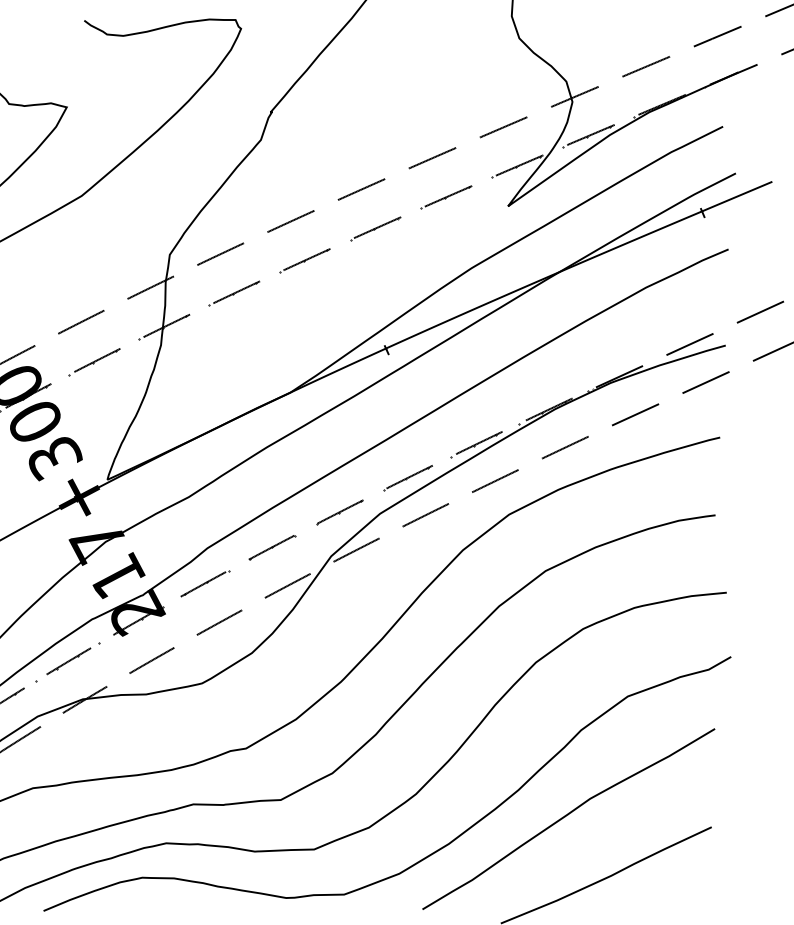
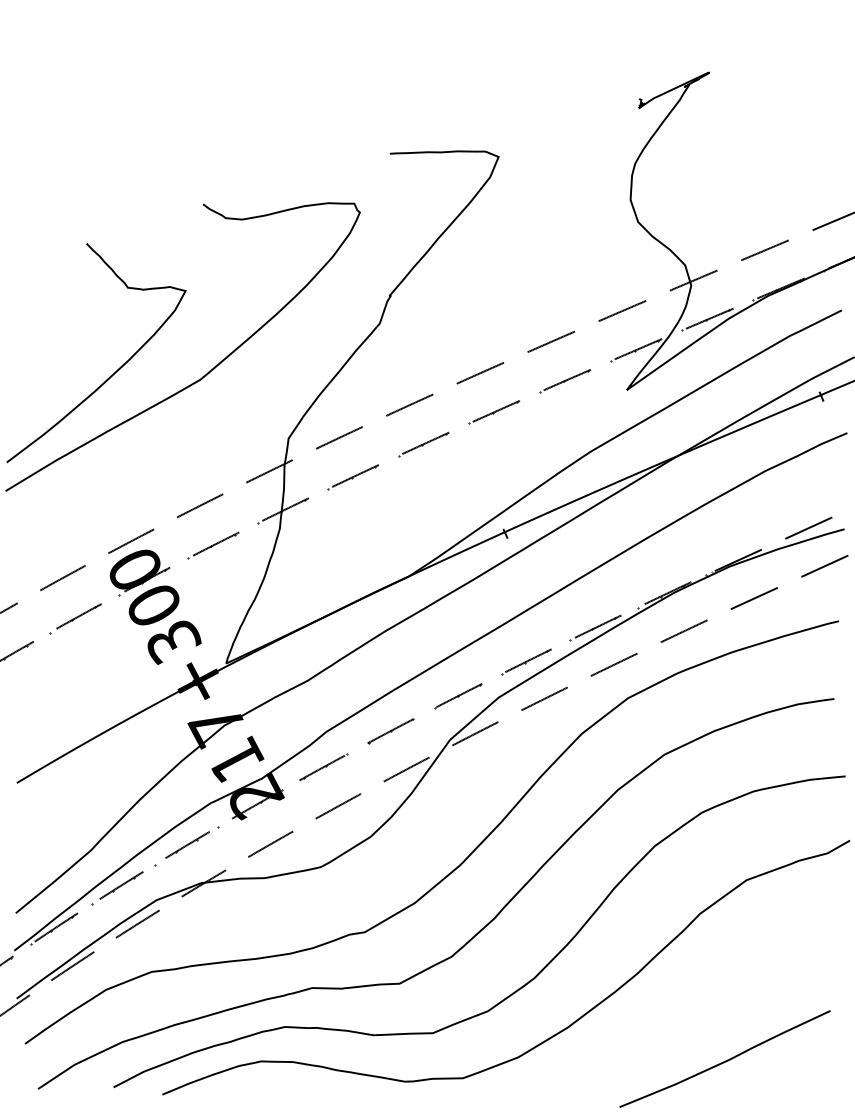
curve: (566, 816) -> (685, 1000), removed

